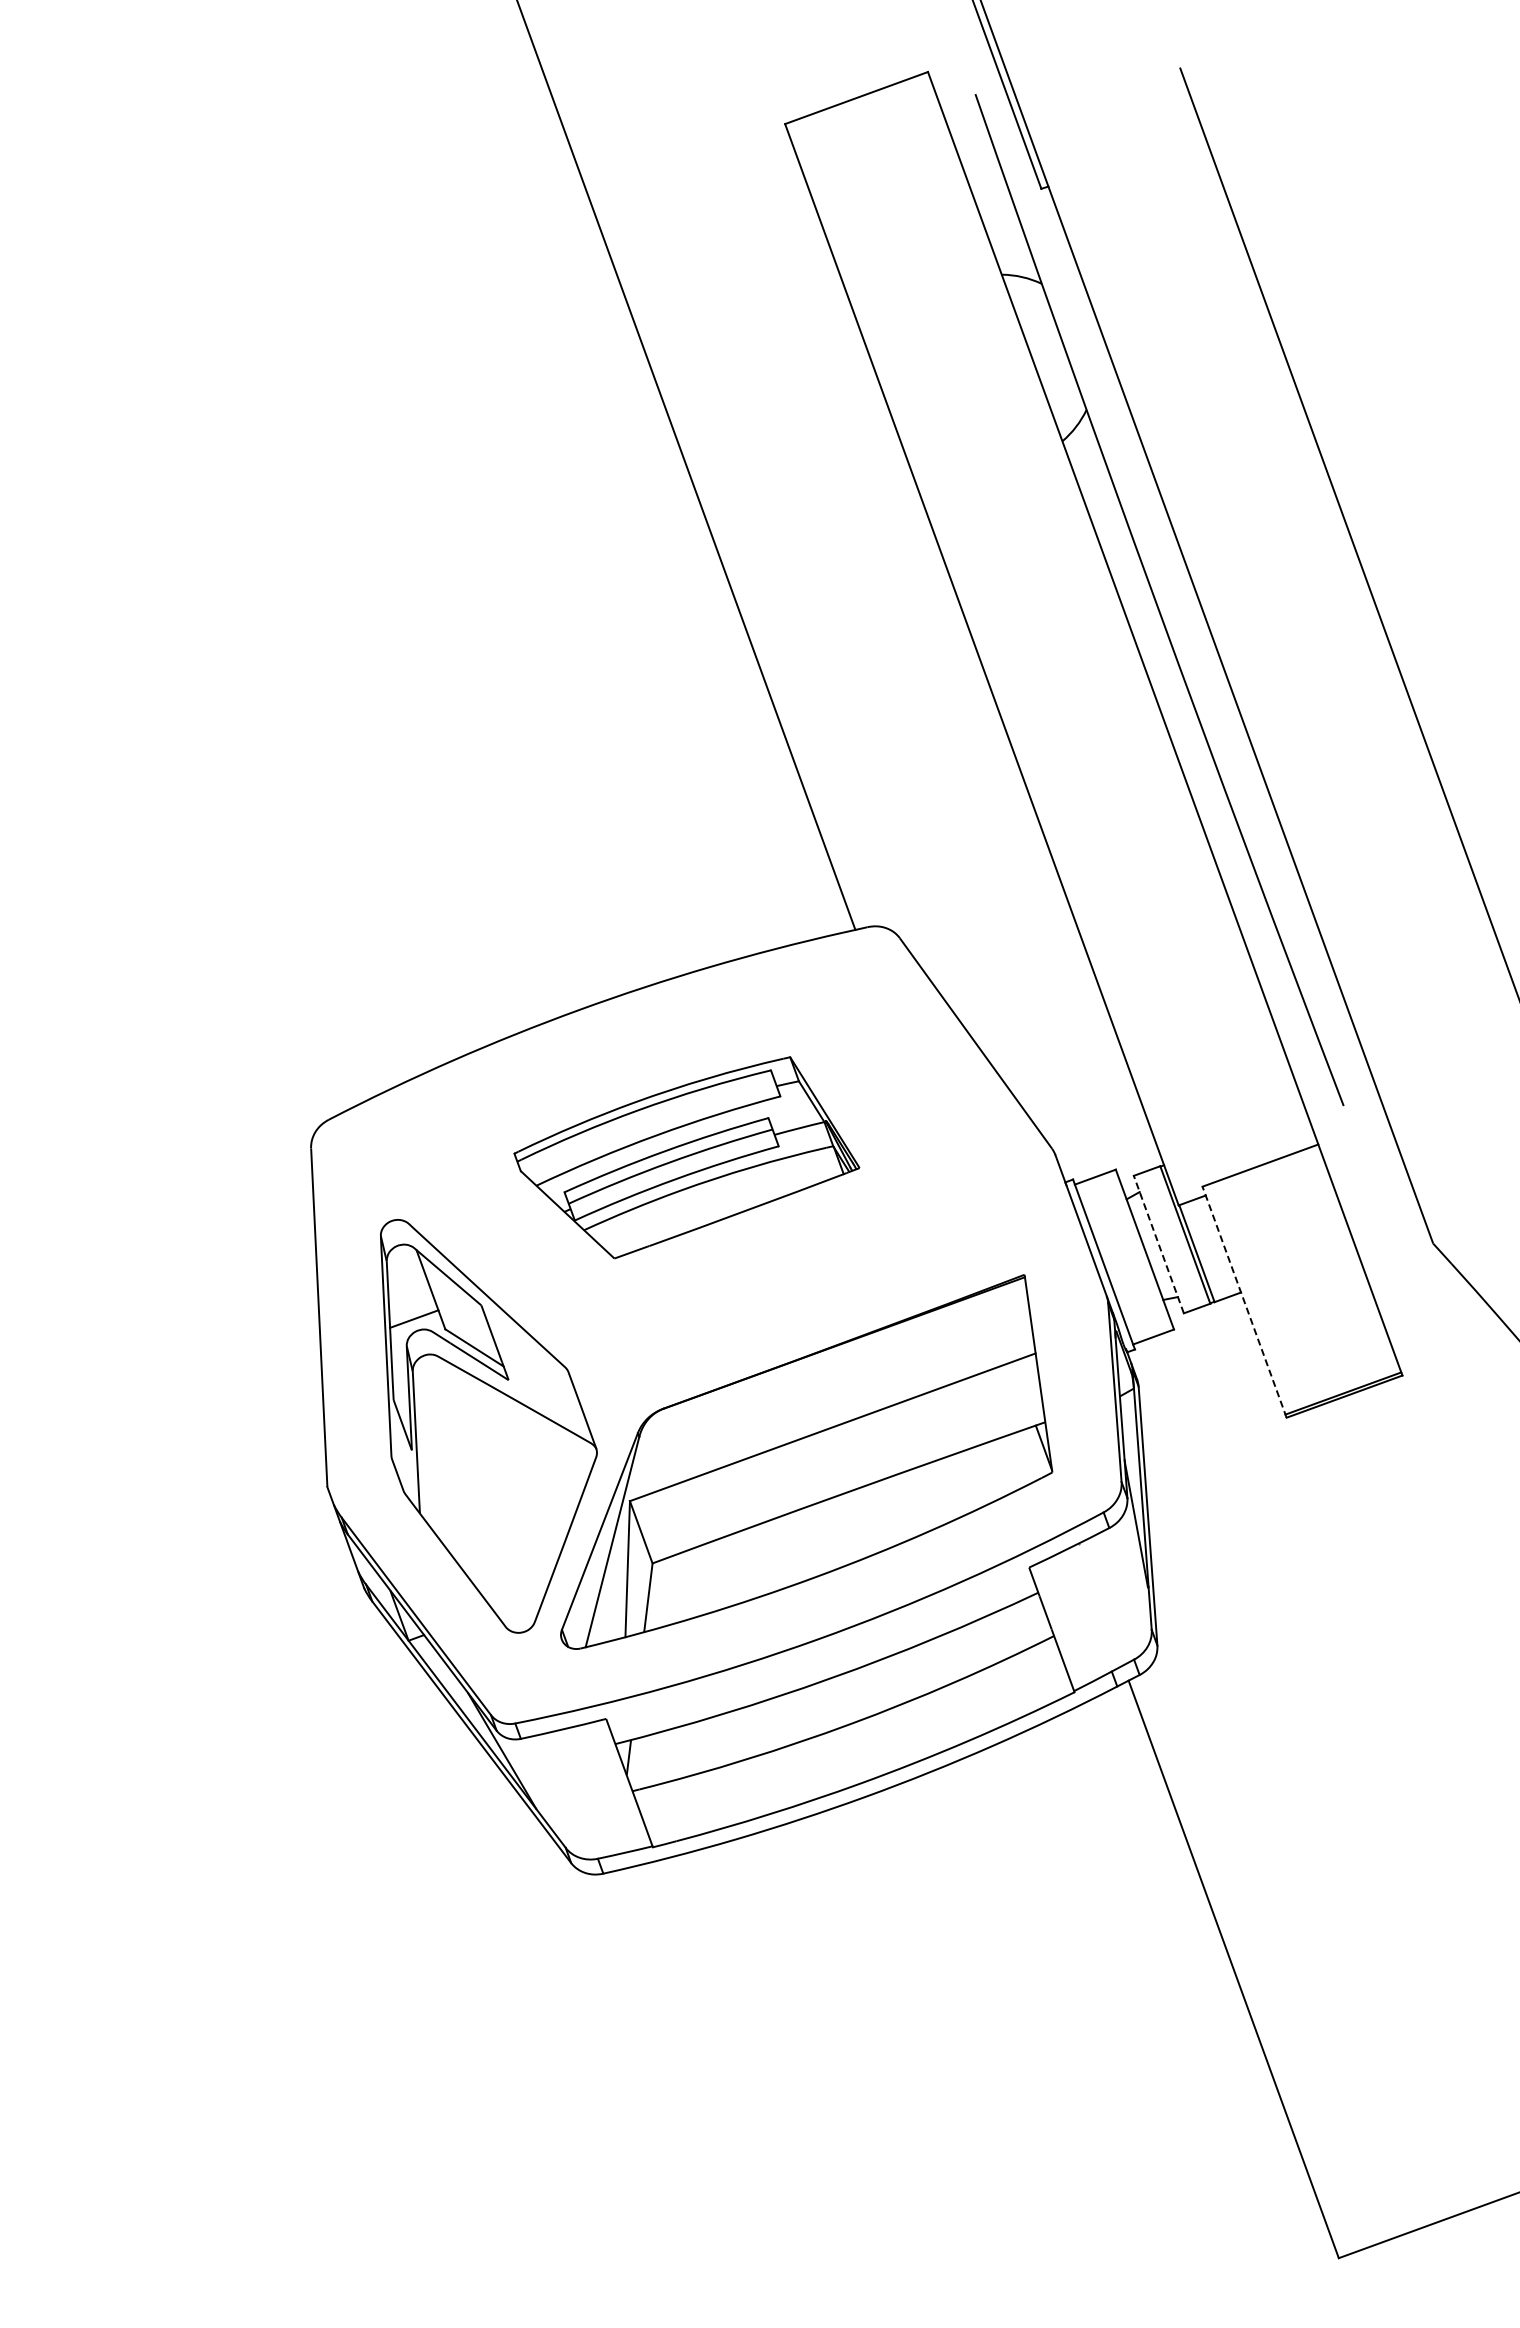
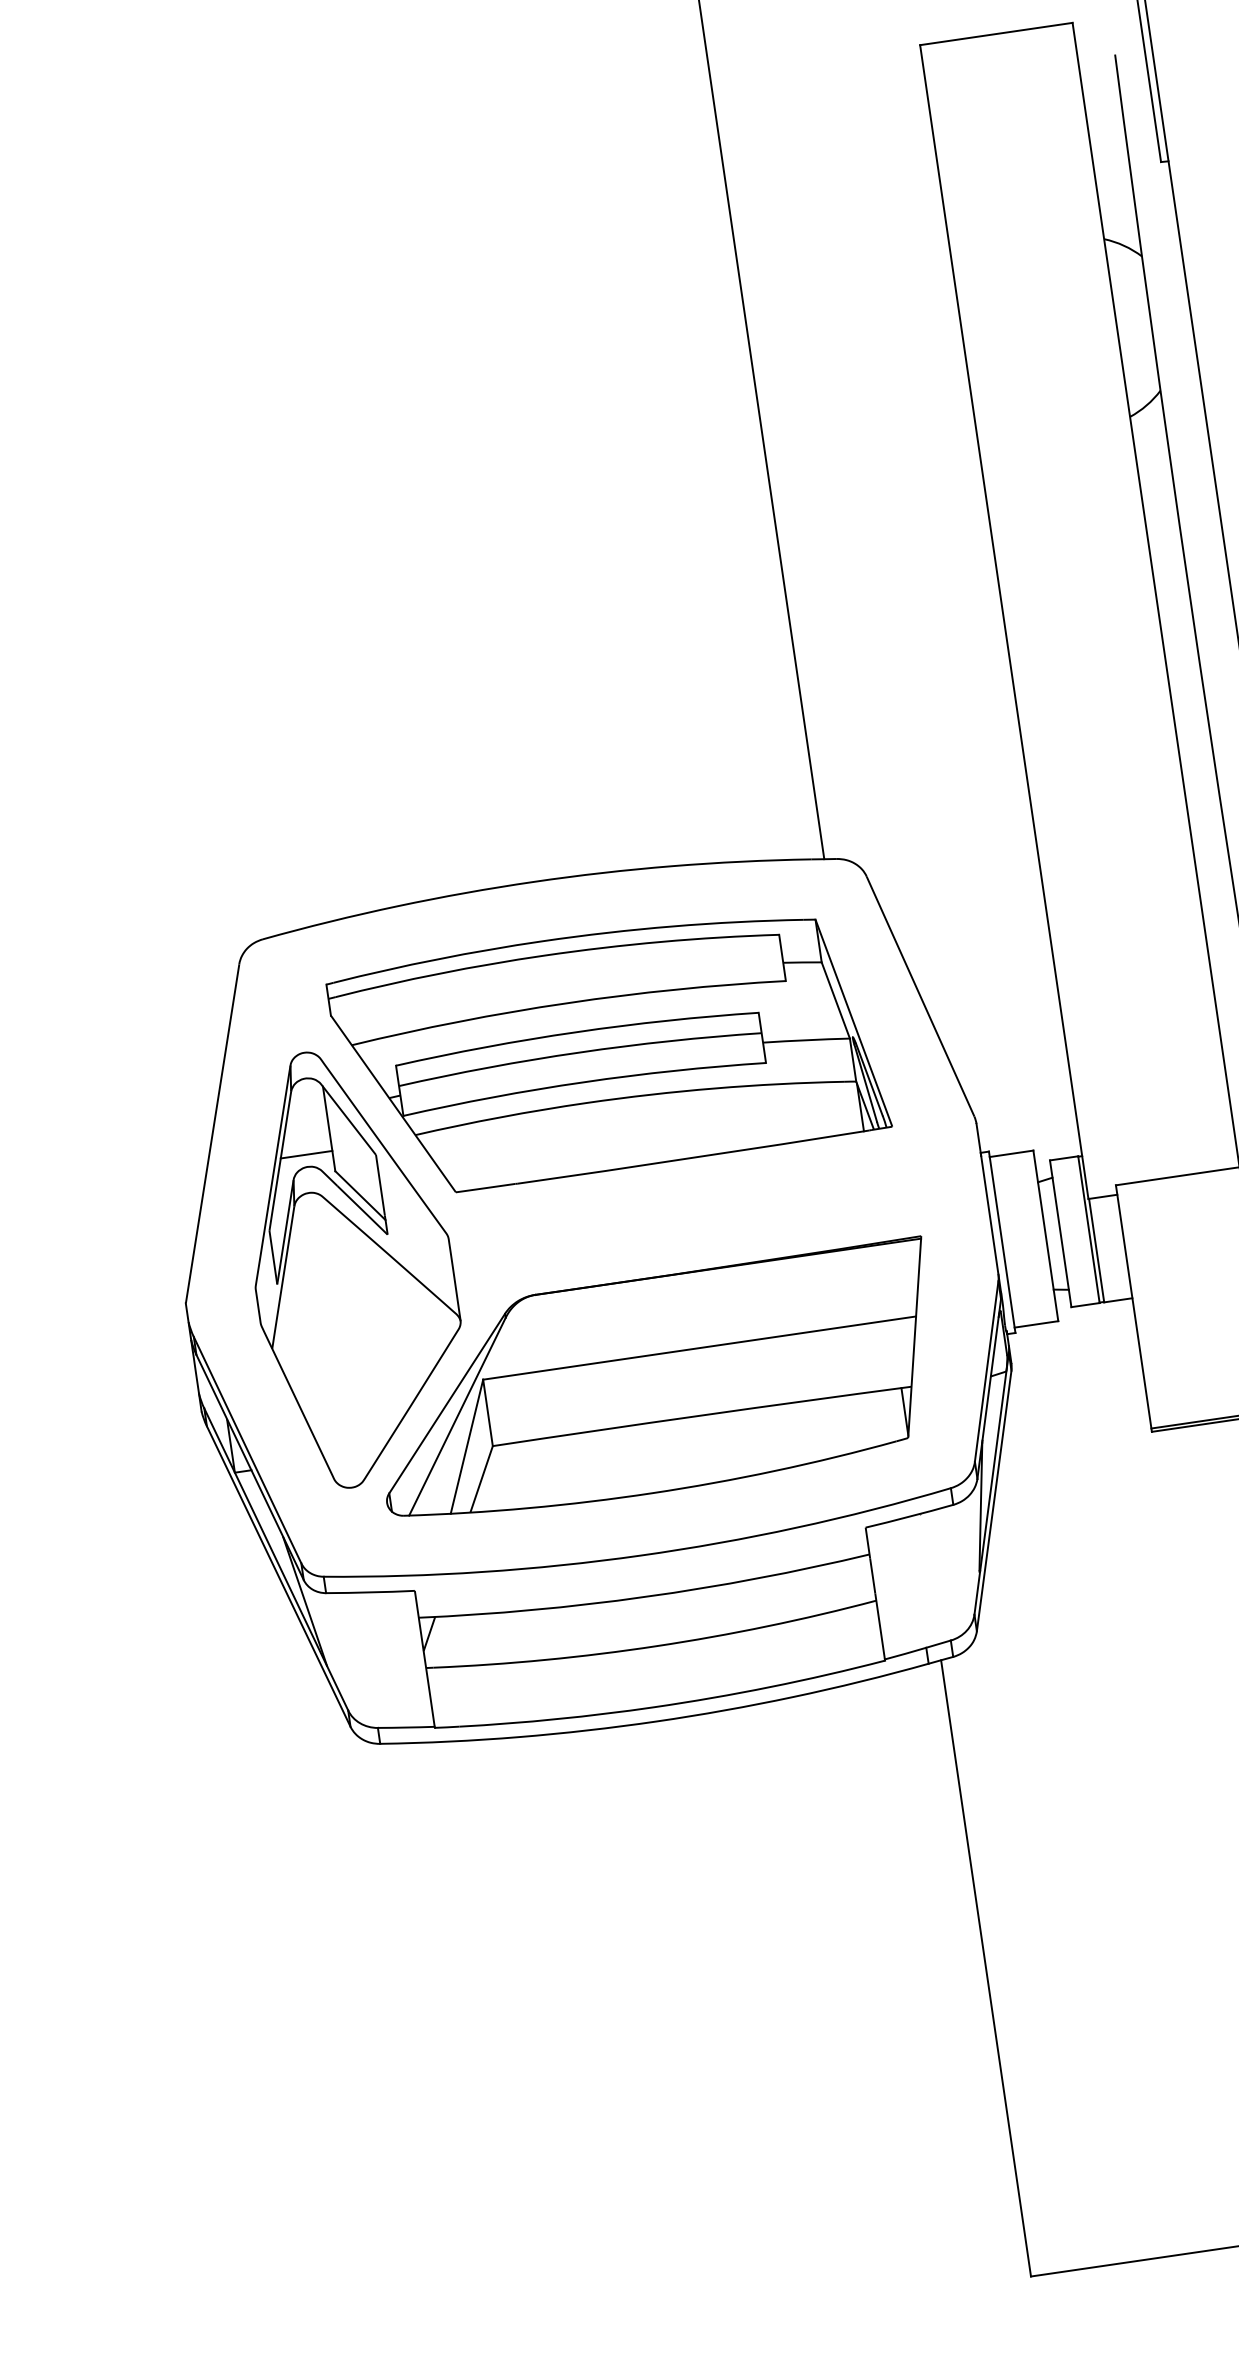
part: (686, 1157) -> (609, 1050), size x1.67
line: (1158, 1244) -> (1060, 1233), dashed -> solid
line: (1244, 1302) -> (1133, 1308), dashed -> solid

